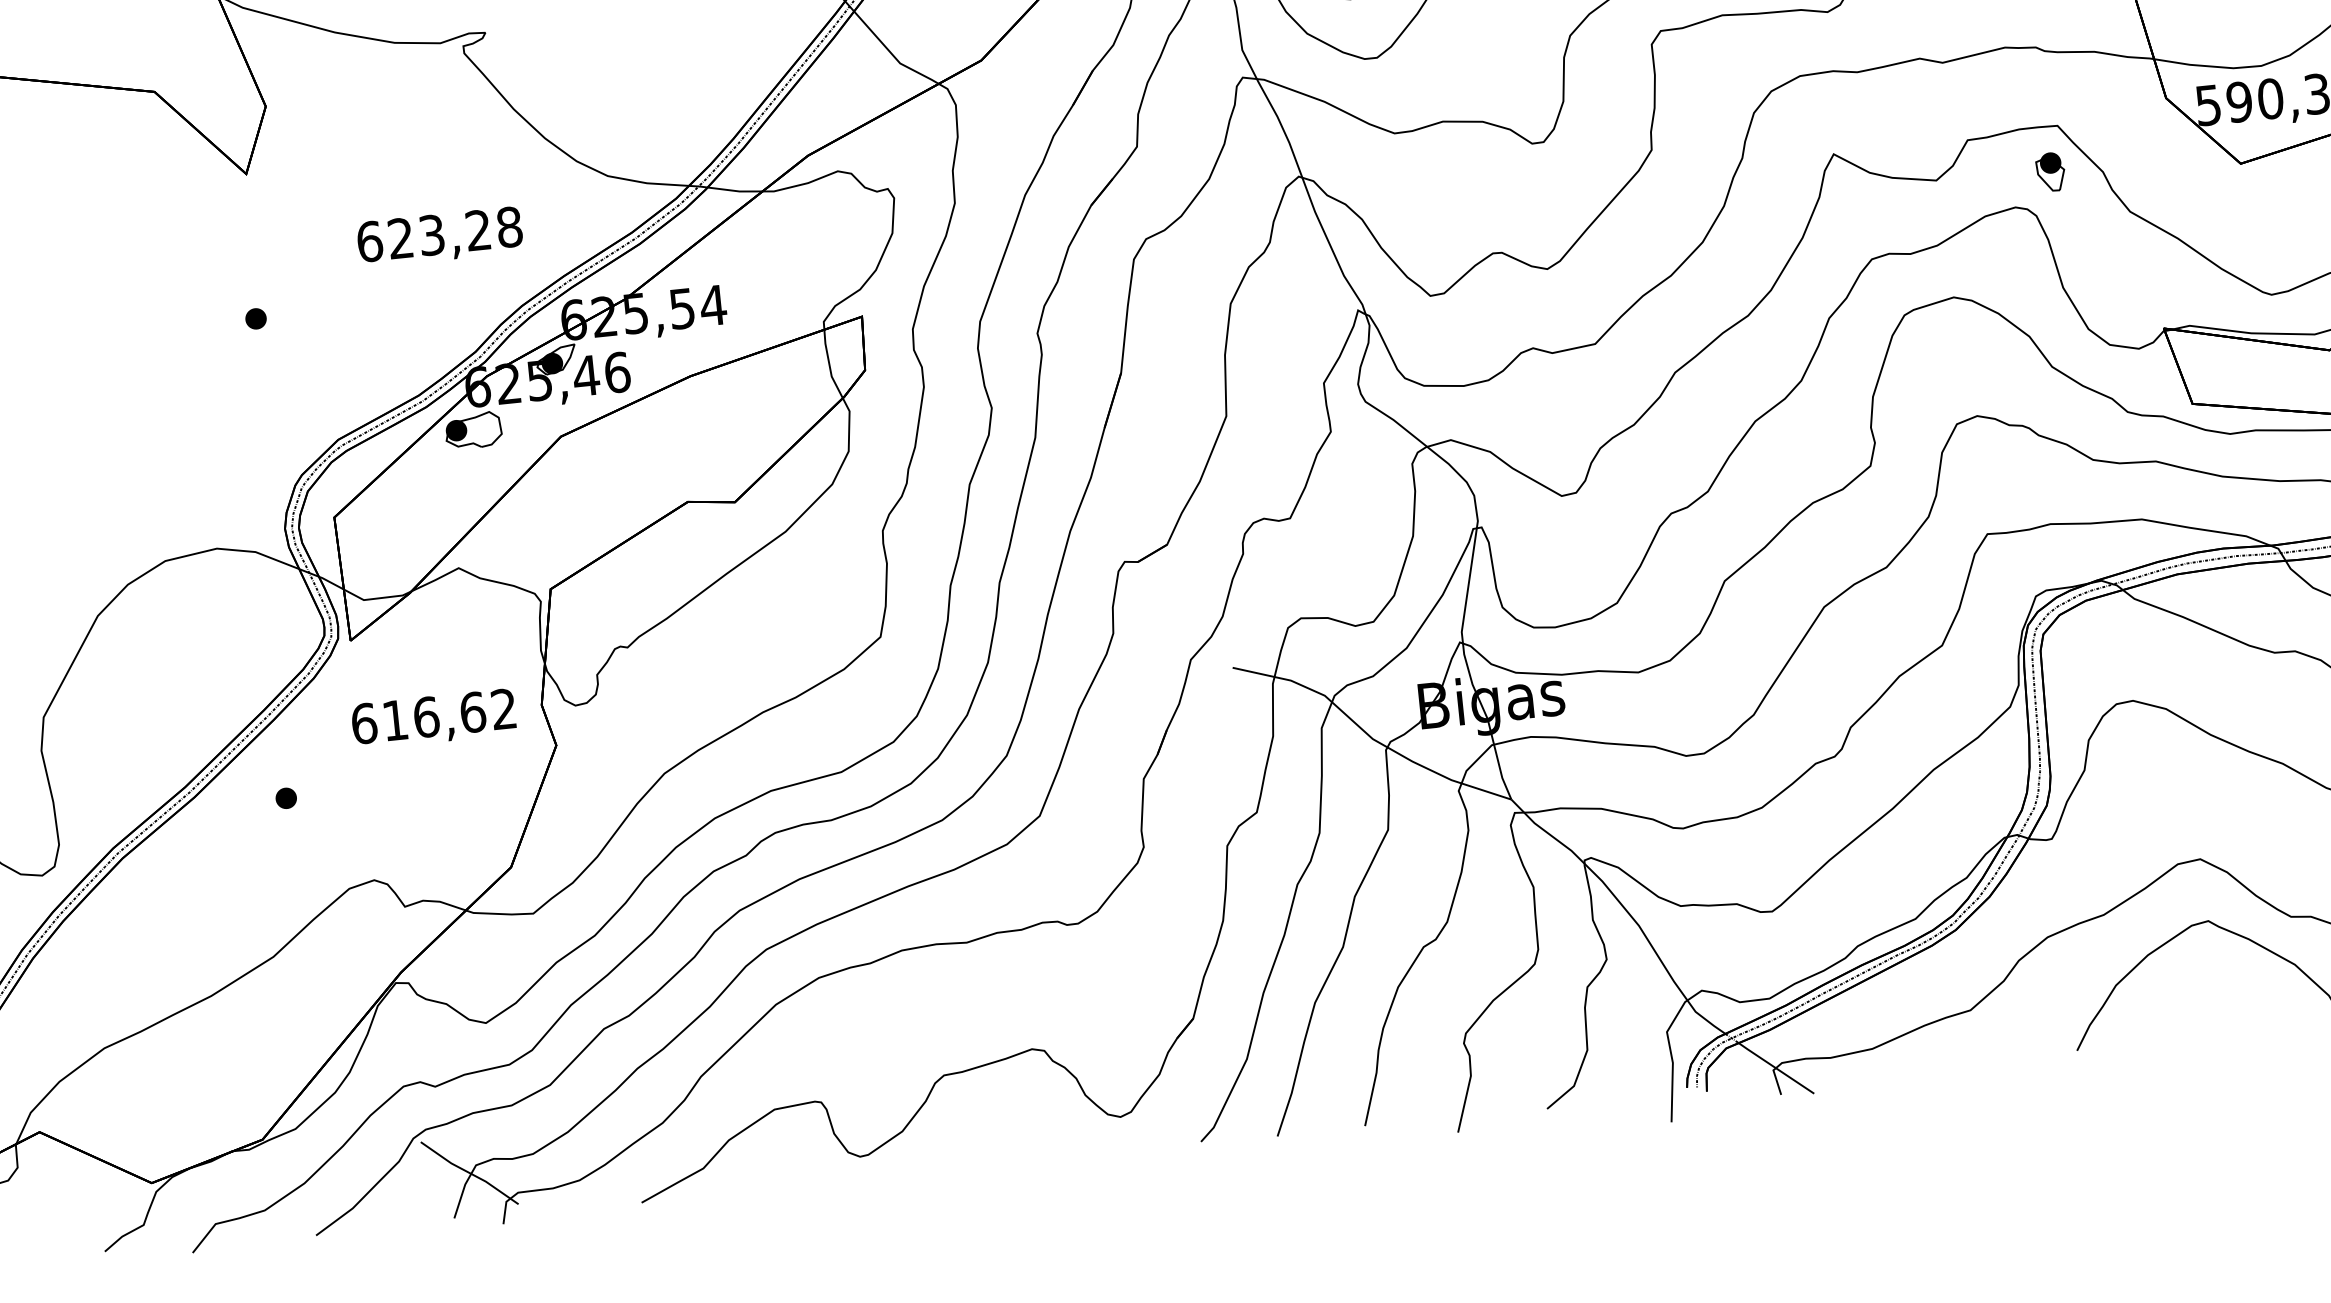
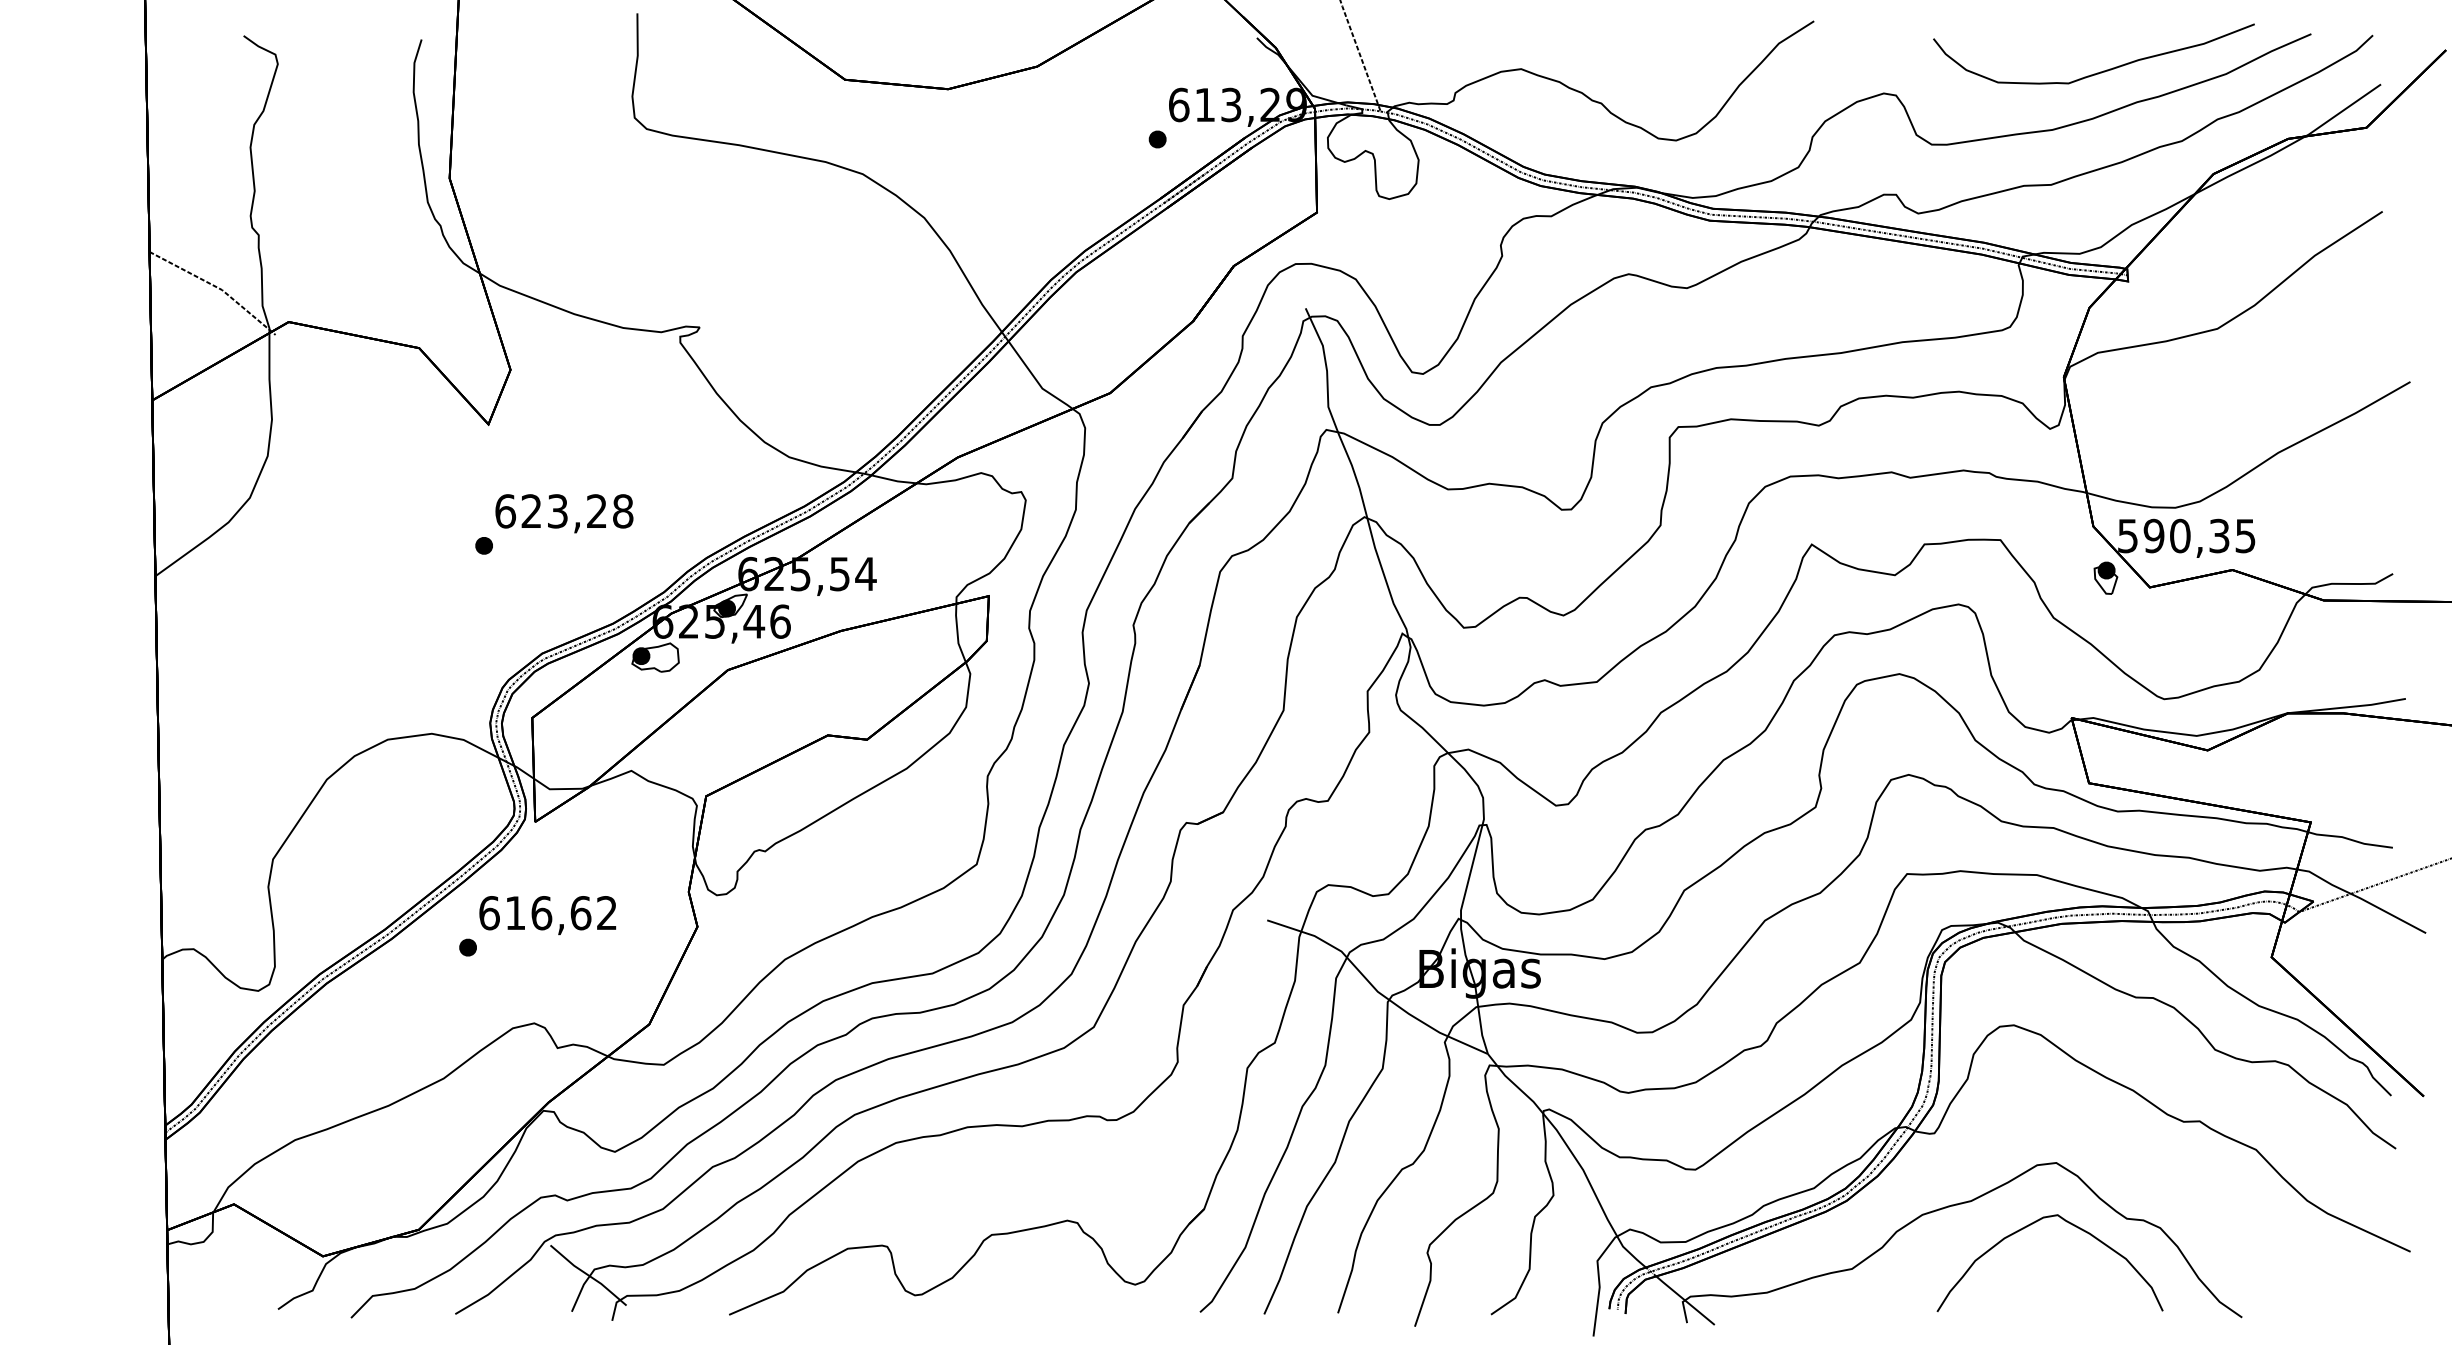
part: (2050, 171) -> (2105, 577), moved
text: (440, 236) -> (564, 513), moved
text: (433, 719) -> (547, 915), moved

